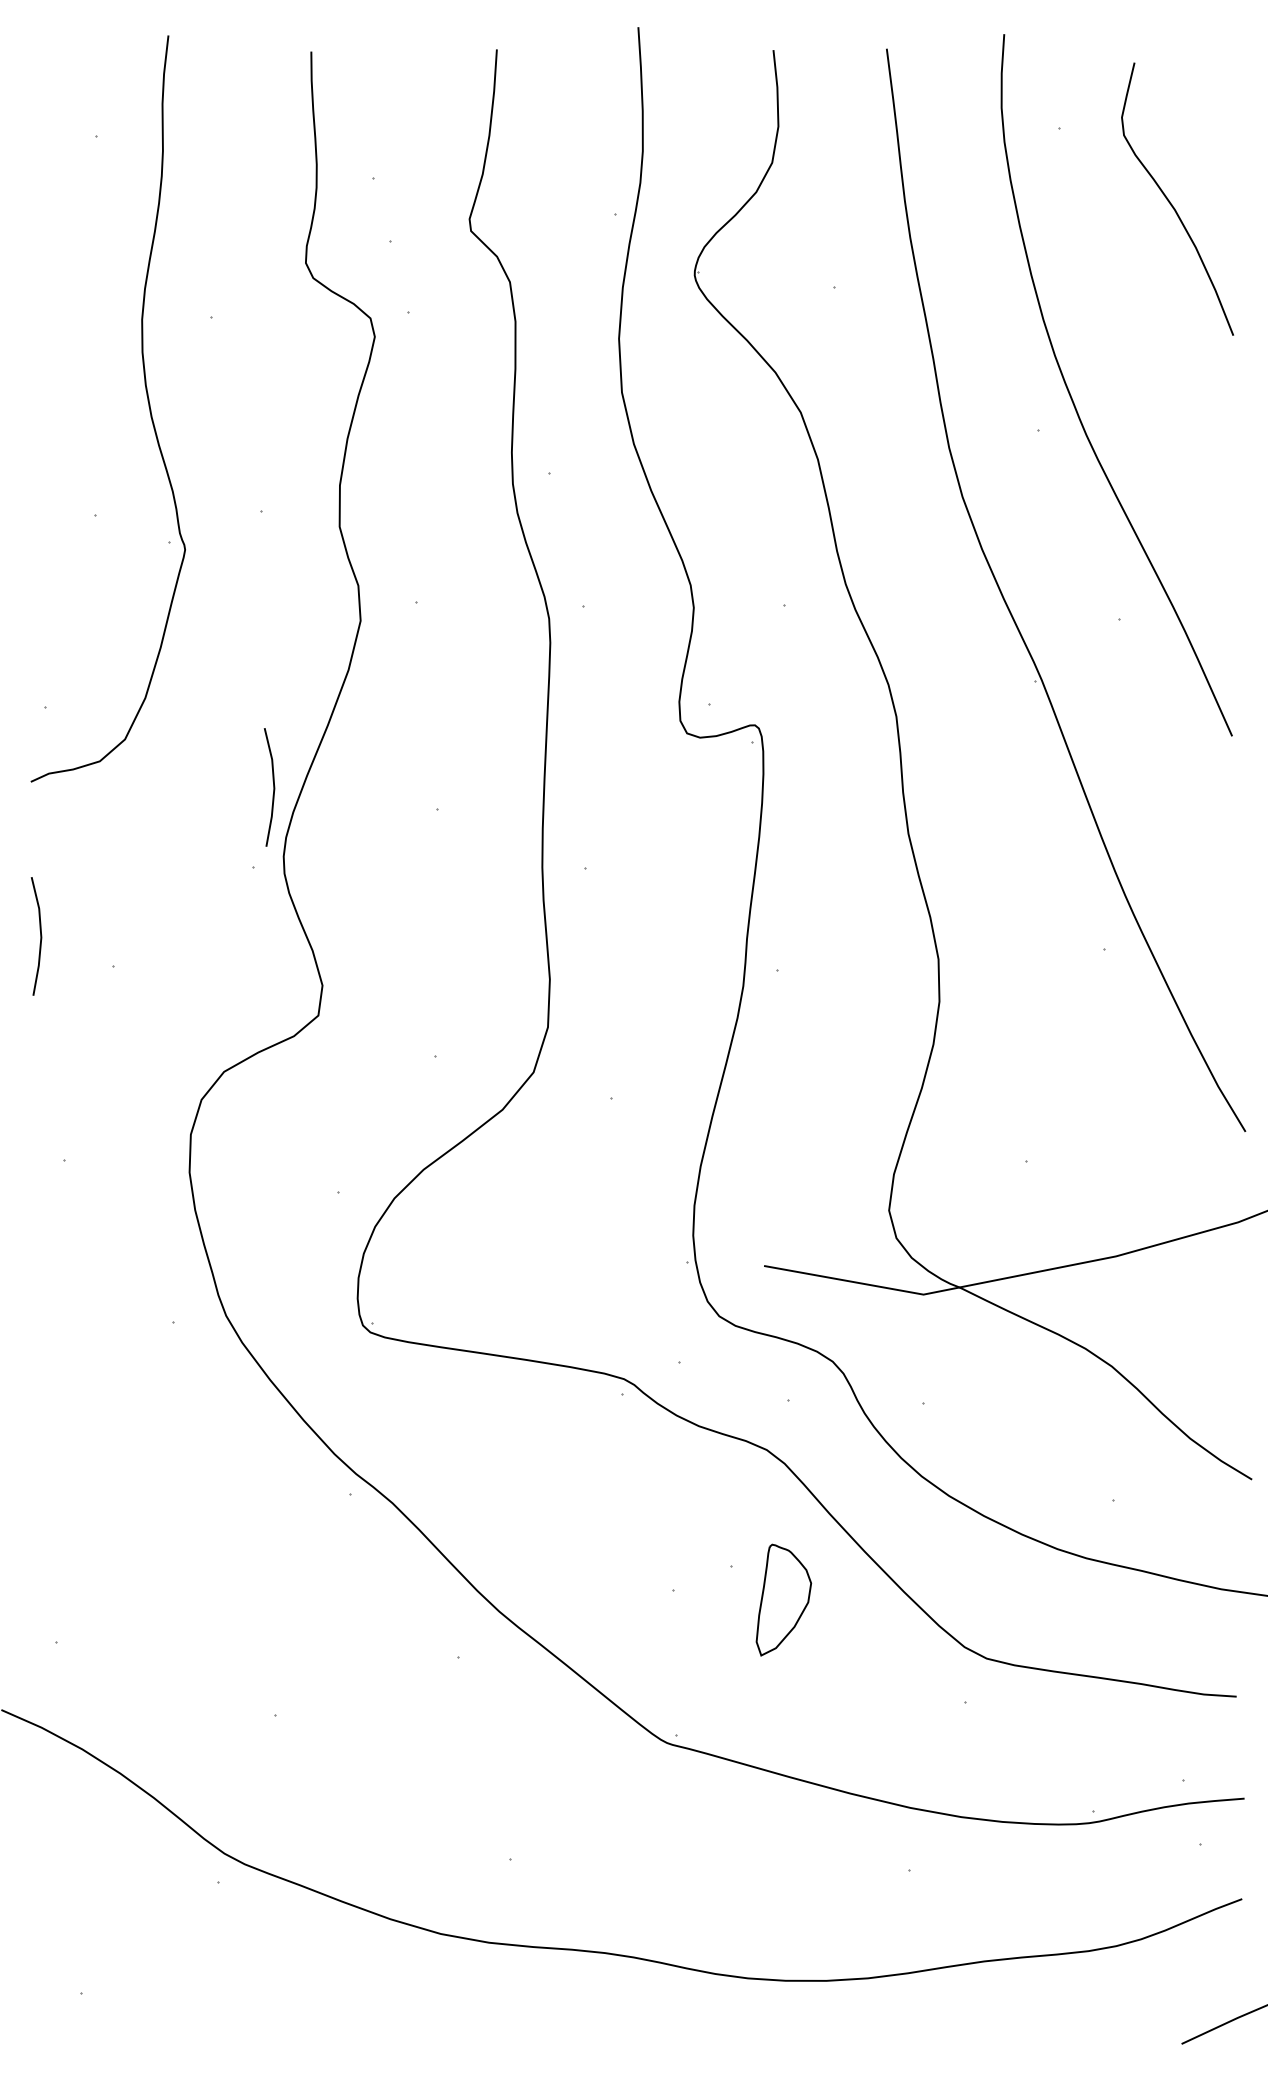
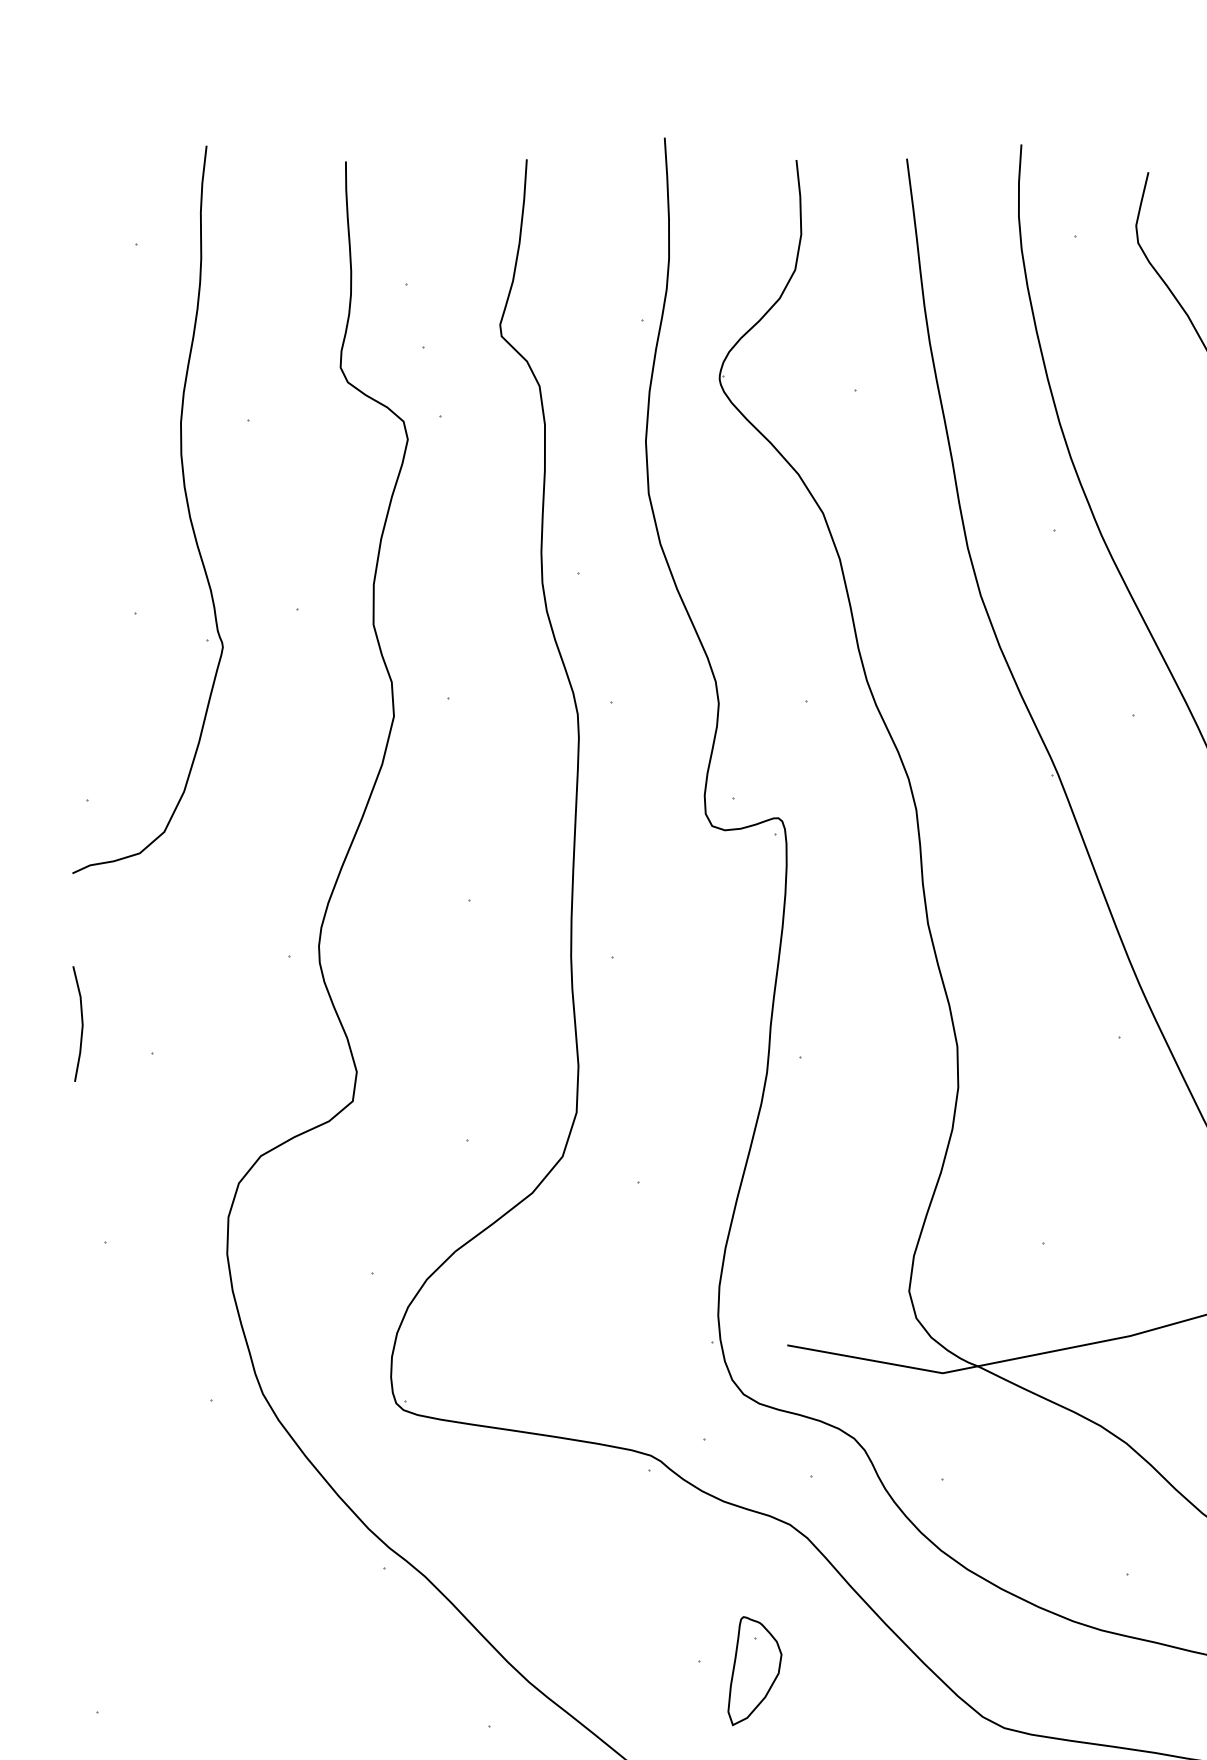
line: (273, 787) -> (309, 878), removed
part: (783, 1599) -> (754, 1670), moved

